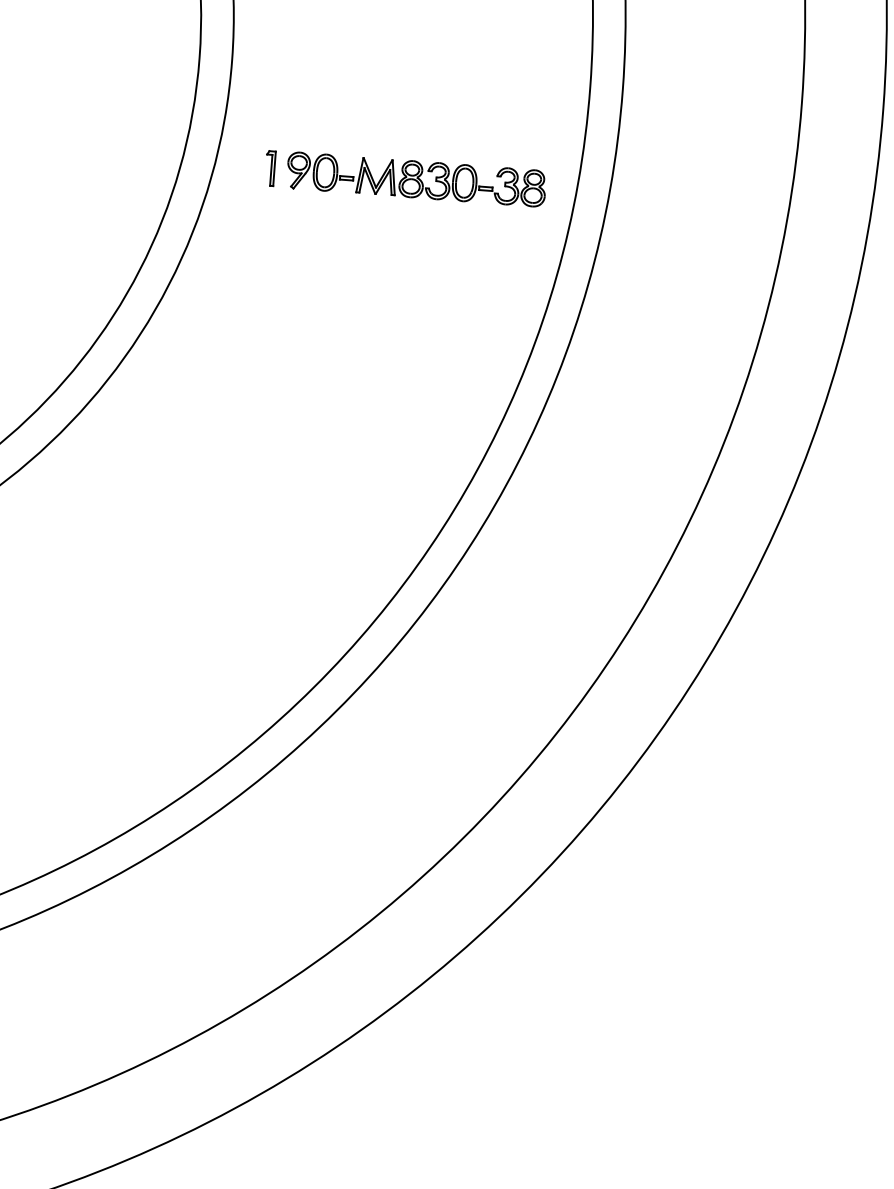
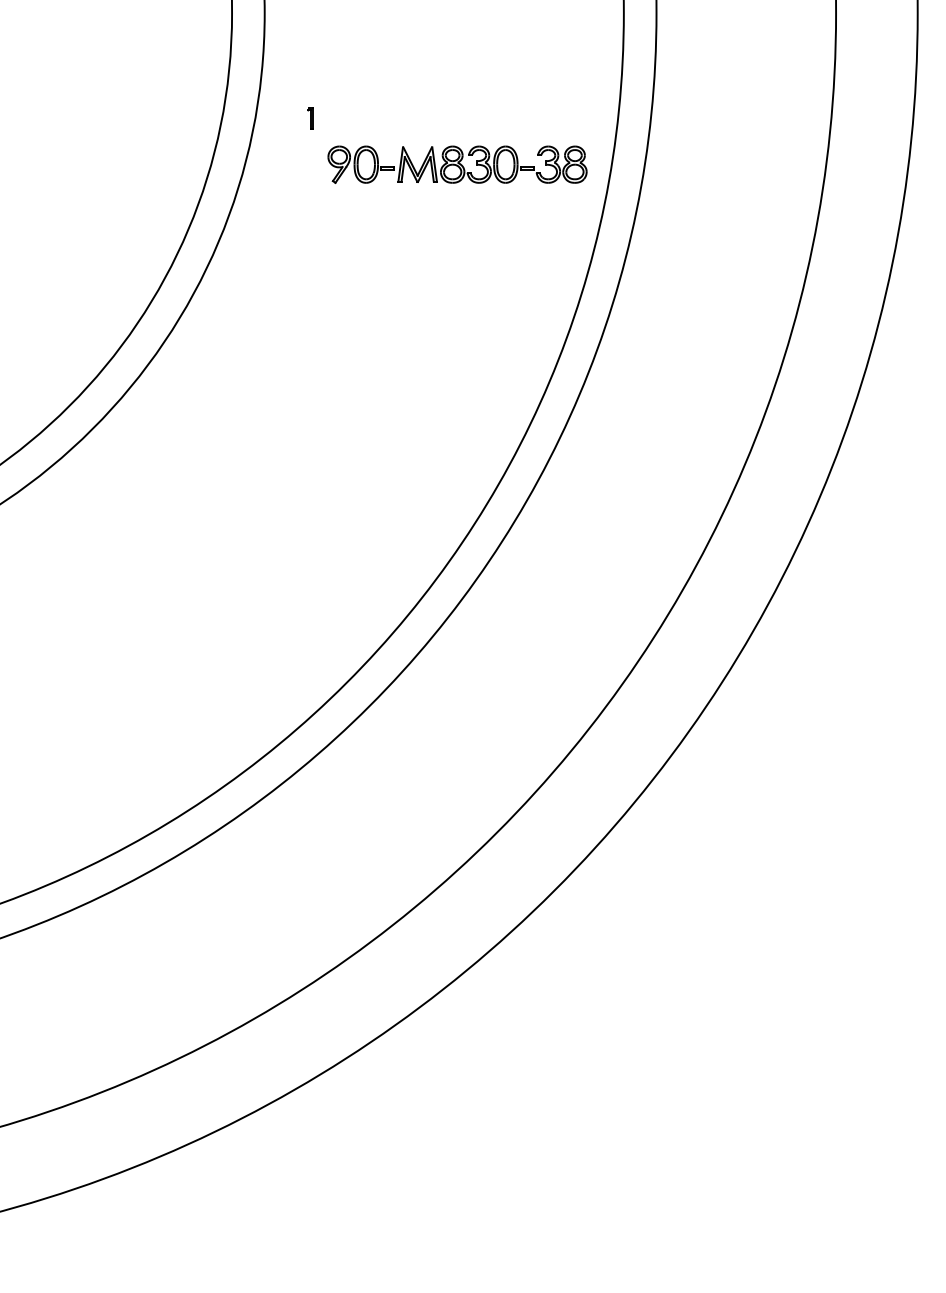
part: (269, 168) -> (310, 118), size x0.6
part: (416, 179) -> (457, 164), moved

